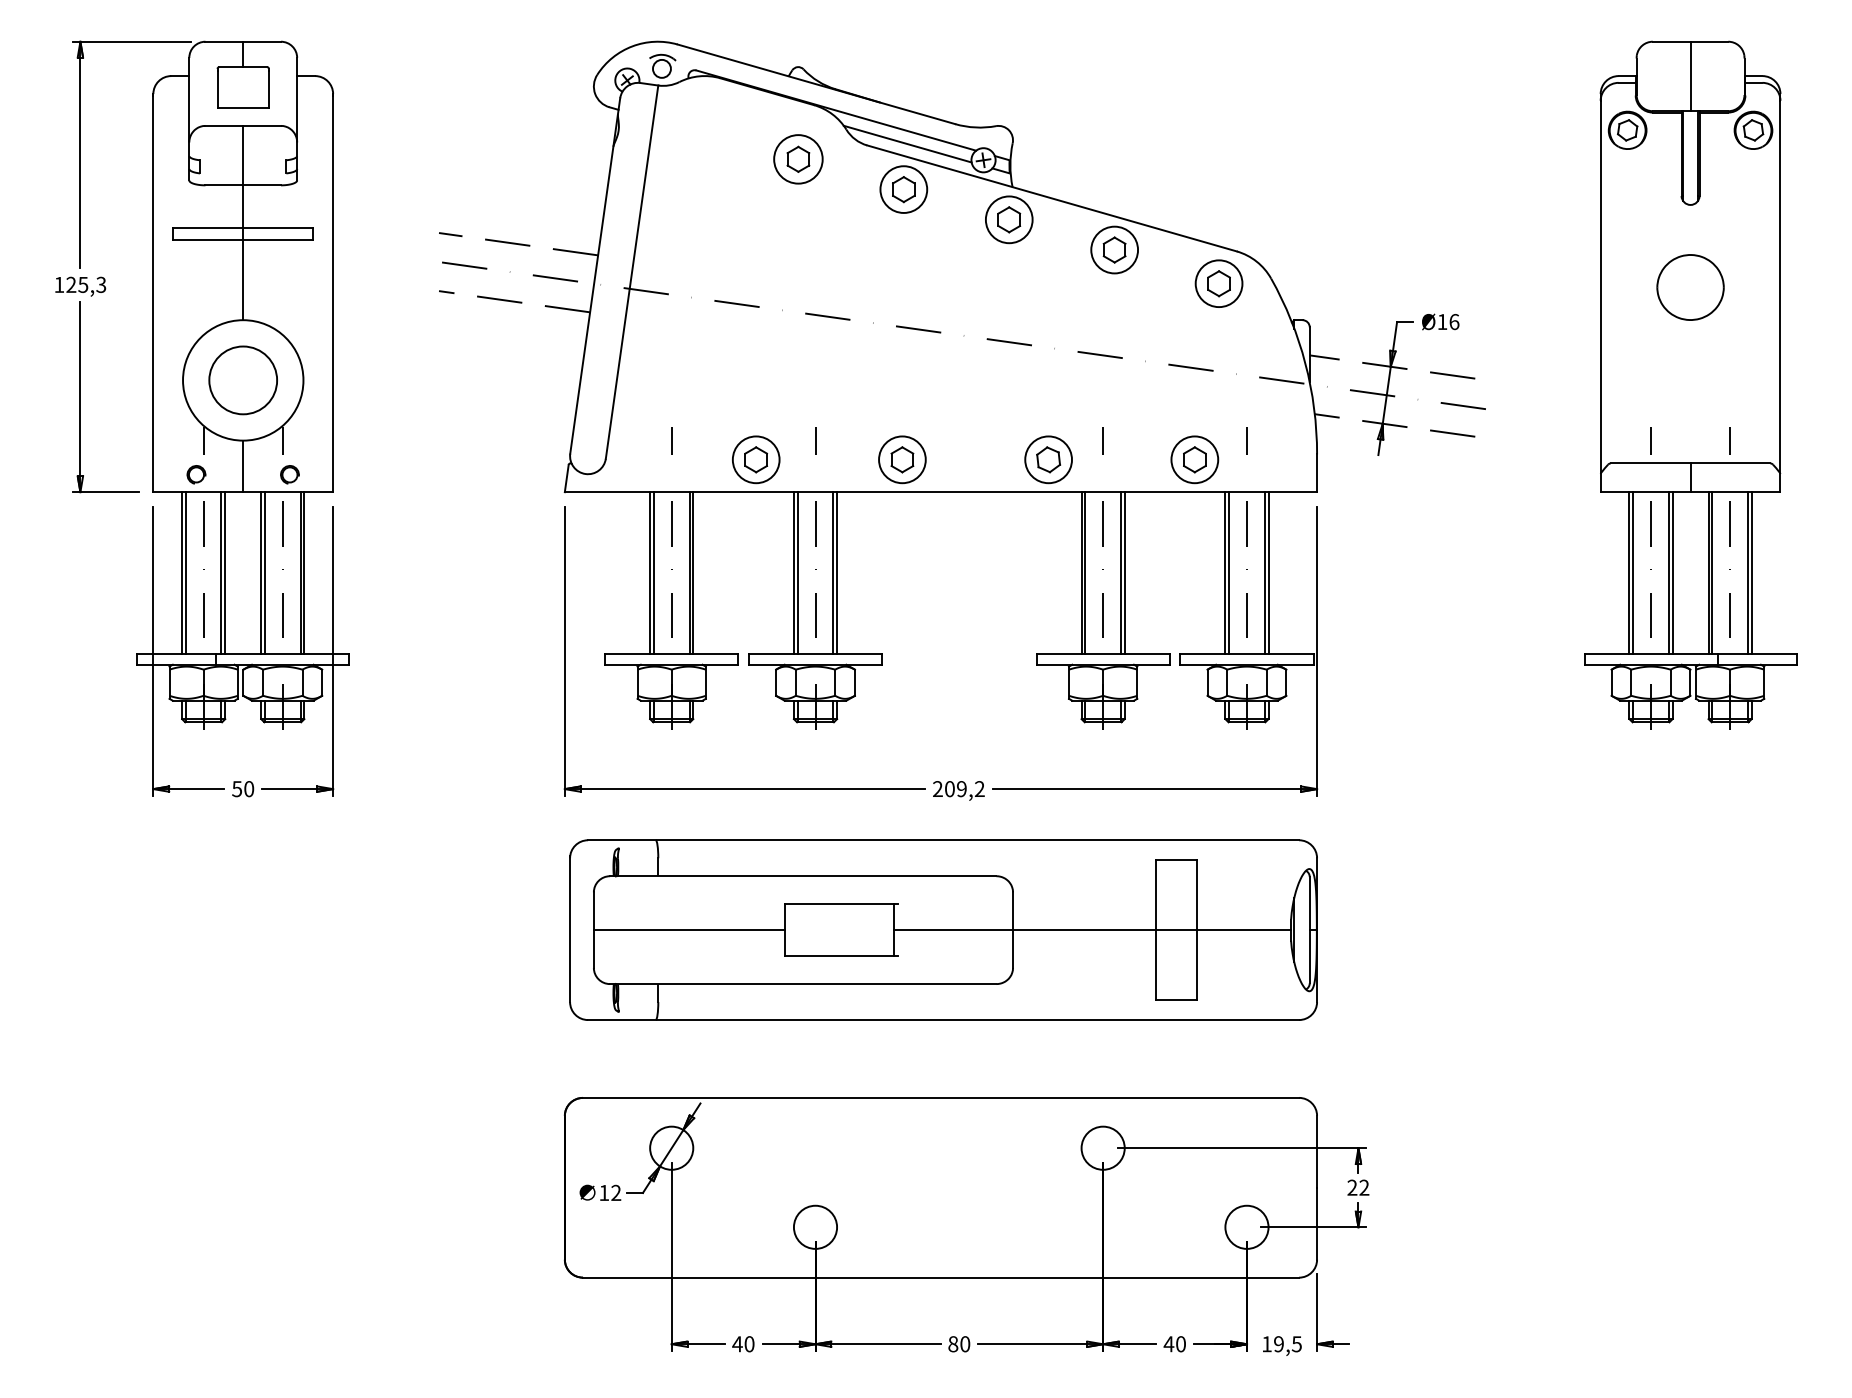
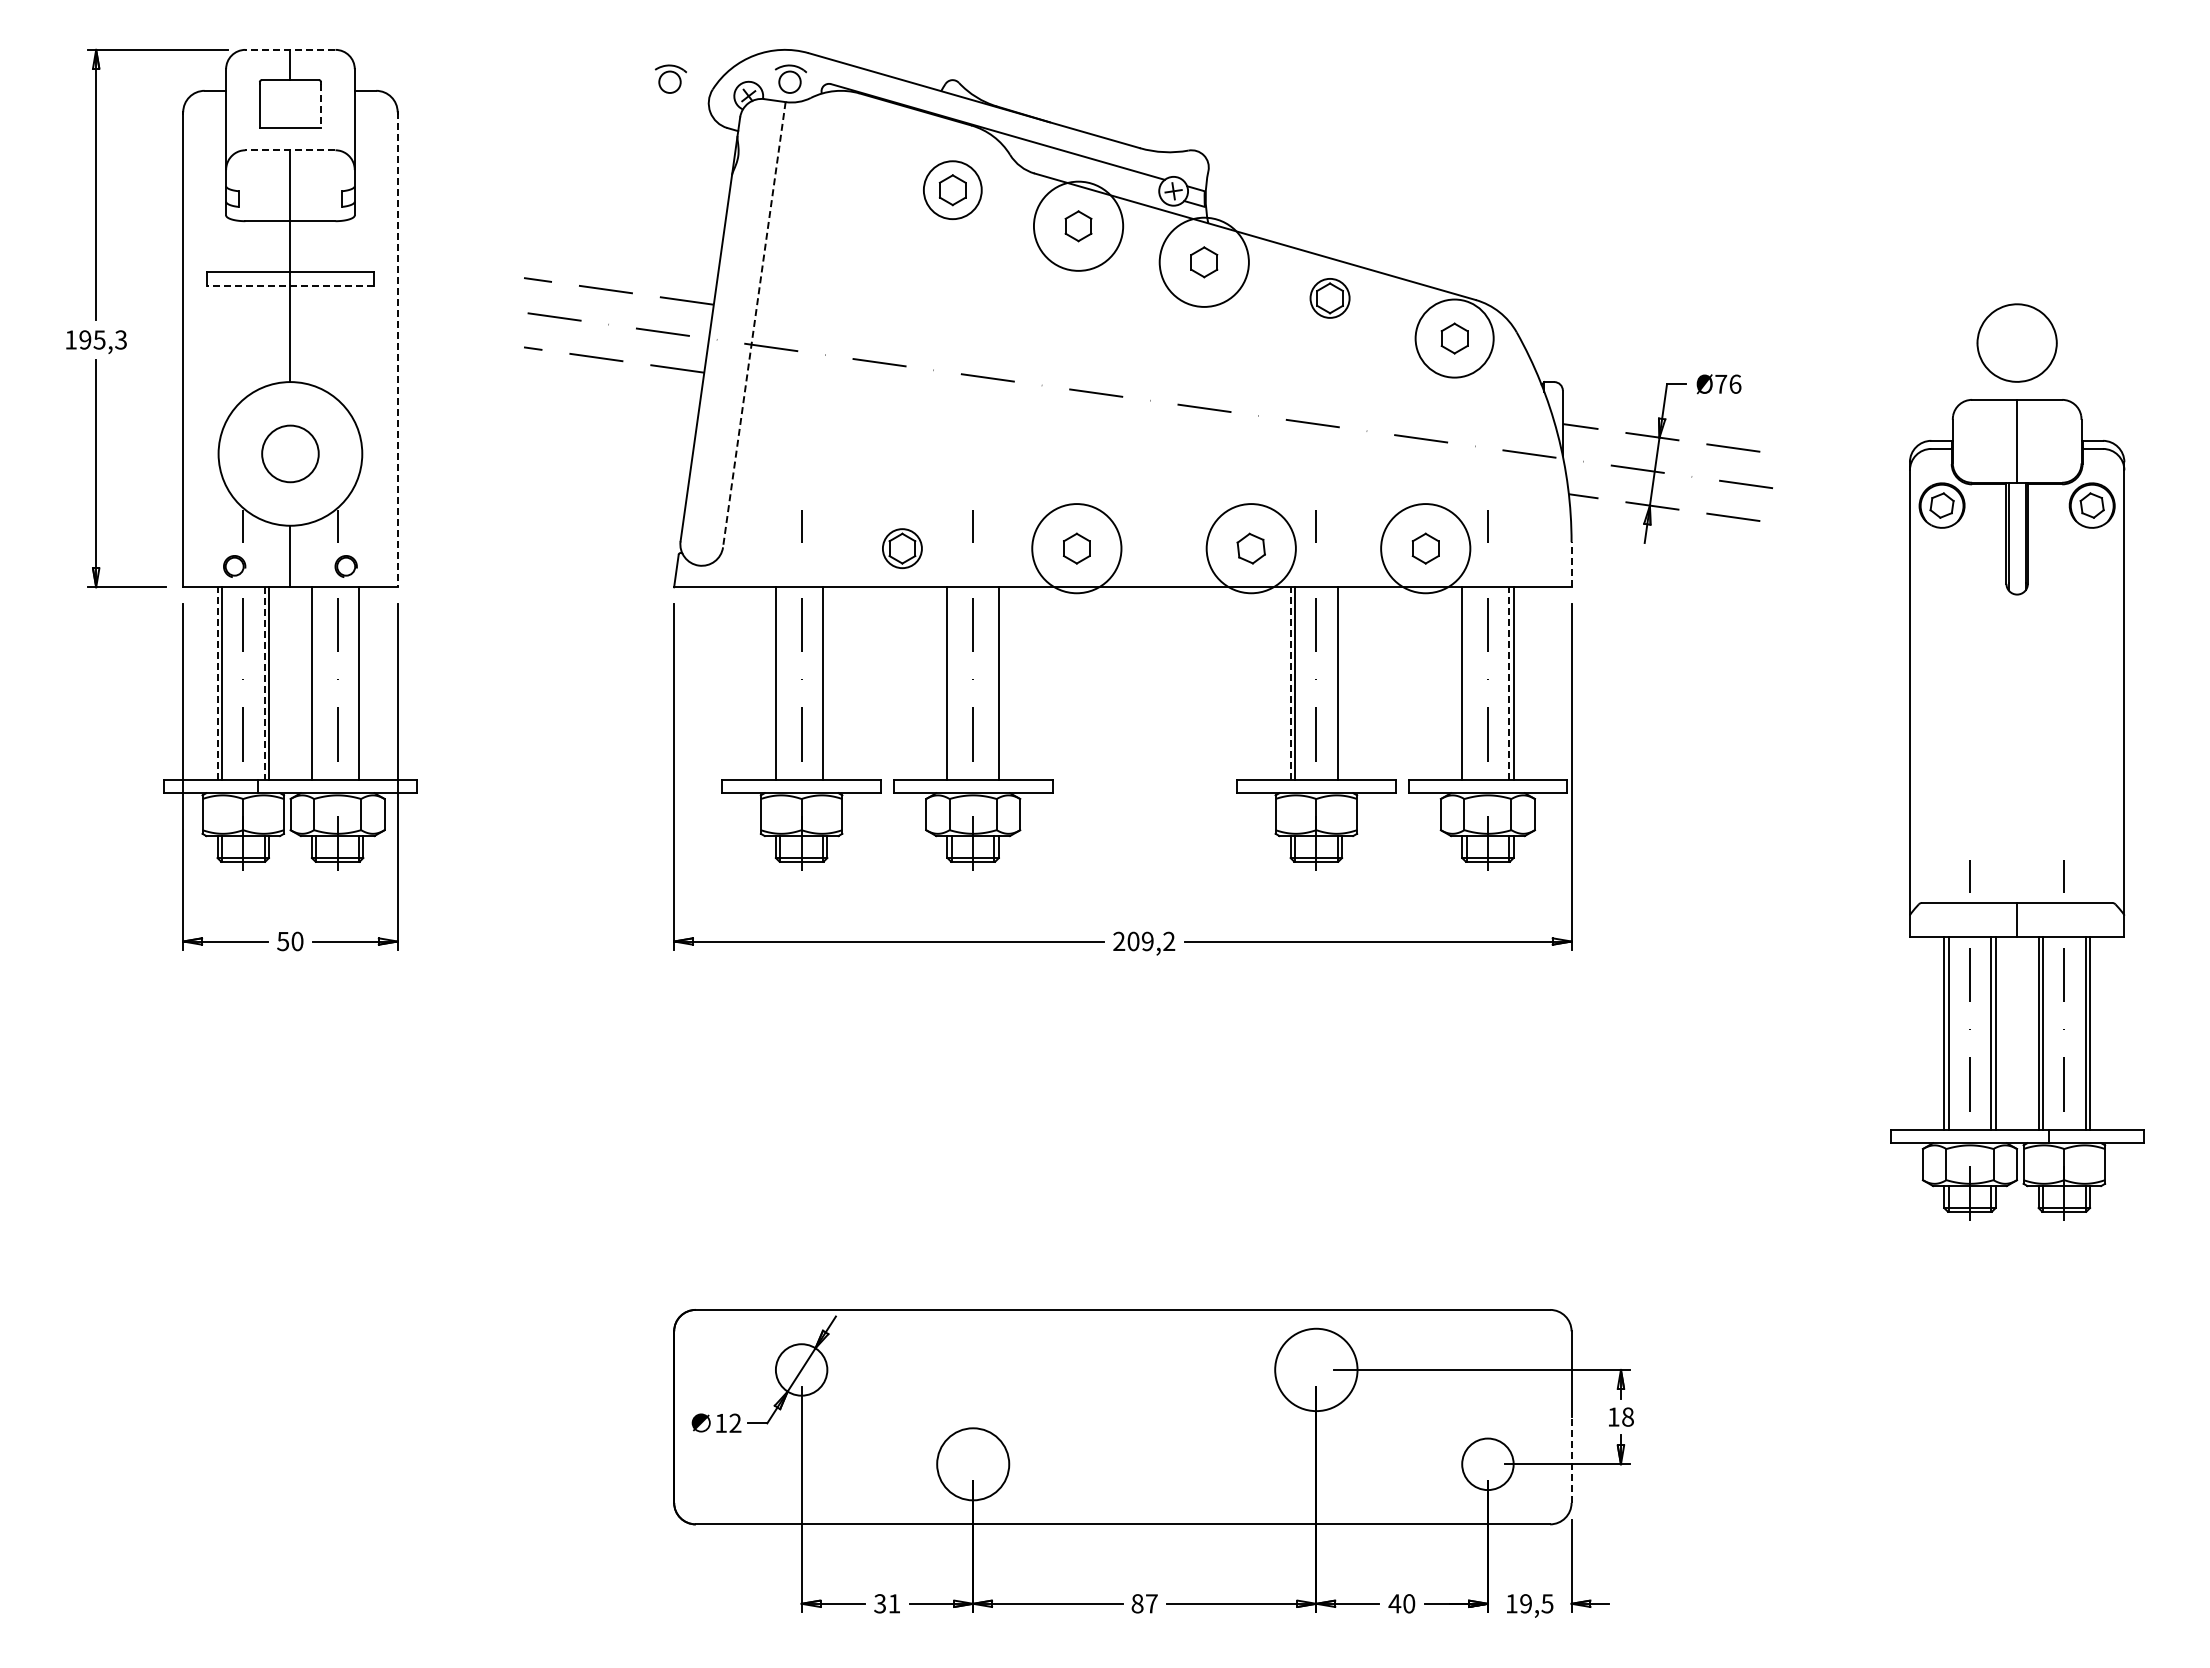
line: (242, 41) -> (289, 49), solid -> dashed
part: (561, 65) -> (670, 78), added
line: (269, 89) -> (321, 106), solid -> dashed
line: (242, 126) -> (289, 150), solid -> dashed
line: (907, 143) -> (1082, 171), removed
circle: (903, 189) -> (1078, 226), size x1.6
circle: (1009, 219) -> (1204, 262), size x1.6
line: (243, 240) -> (290, 286), solid -> dashed
circle: (1114, 250) -> (1329, 298), size x0.7
line: (632, 271) -> (754, 324), solid -> dashed
circle: (1218, 283) -> (1454, 338), size x1.4
text: (71, 284) -> (85, 339), 125,3 -> 195,3
line: (332, 293) -> (397, 350), solid -> dashed
text: (1442, 321) -> (1721, 383), Ø16 -> Ø76
circle: (243, 380) -> (290, 453), size x0.7
part: (1690, 385) -> (2017, 809), moved
circle: (756, 459) -> (902, 548), size x0.7
circle: (902, 459) -> (1076, 548), size x1.6
circle: (1048, 459) -> (1251, 548), size x1.6
circle: (1194, 459) -> (1425, 548), size x1.6
line: (1317, 473) -> (1571, 564), solid -> dashed
line: (182, 572) -> (217, 683), solid -> dashed
line: (221, 572) -> (264, 683), solid -> dashed
line: (265, 572) -> (316, 683), removed
line: (304, 572) -> (363, 683), removed
line: (654, 572) -> (780, 683), removed
line: (693, 572) -> (827, 683), removed
line: (797, 572) -> (951, 683), removed
line: (833, 572) -> (994, 683), removed
line: (1081, 572) -> (1290, 683), solid -> dashed
line: (1125, 572) -> (1342, 683), removed
line: (1229, 572) -> (1466, 683), removed
line: (1265, 572) -> (1509, 683), solid -> dashed
part: (943, 929) -> (1125, 1109), removed
circle: (1103, 1147) -> (1316, 1369), size x1.6
text: (1358, 1187) -> (1620, 1416), 22 -> 18
line: (1317, 1224) -> (1571, 1460), solid -> dashed
circle: (814, 1227) -> (972, 1464), size x1.4
text: (742, 1343) -> (886, 1603), 40 -> 31
text: (964, 1343) -> (1151, 1603), 80 -> 87

